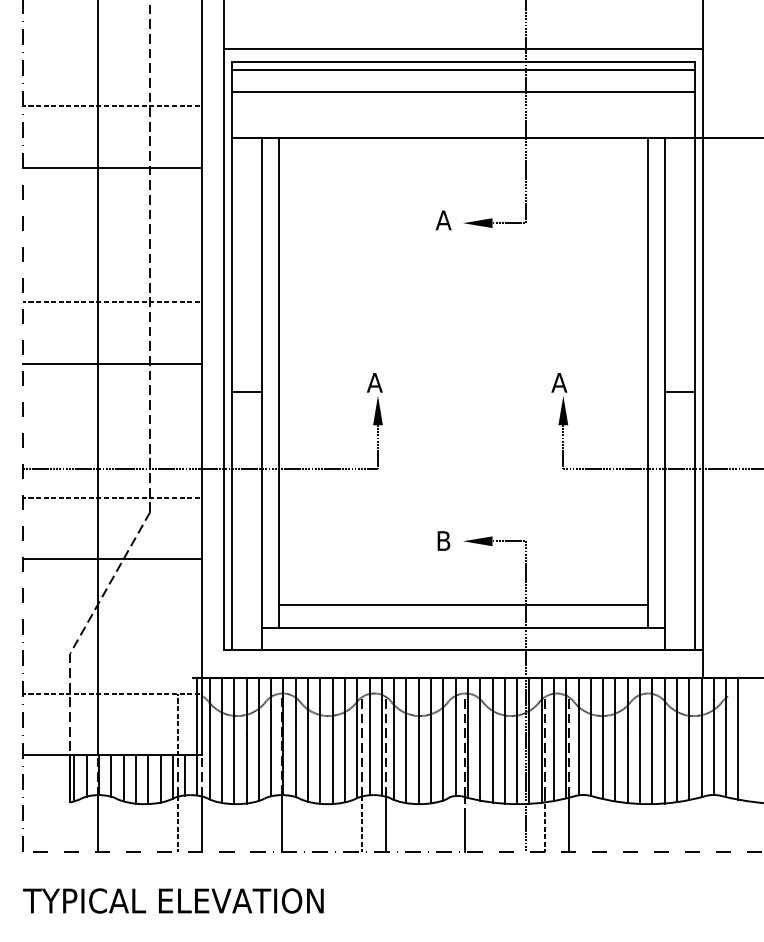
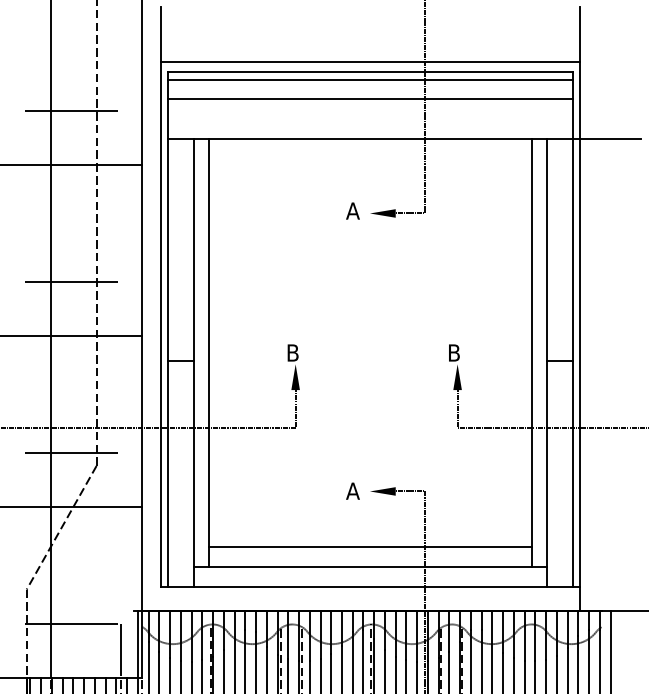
text: (374, 382) -> (292, 352), A -> B
text: (559, 382) -> (454, 352), A -> B
text: (443, 540) -> (352, 490), B -> A

